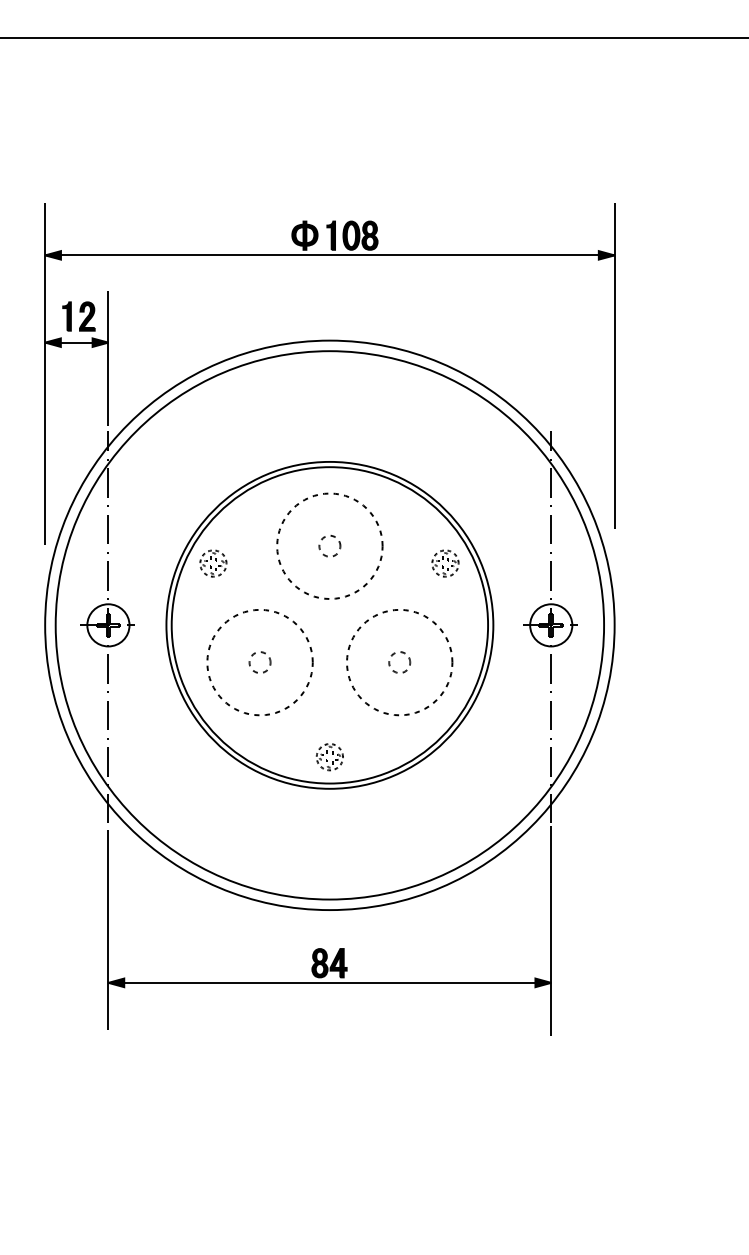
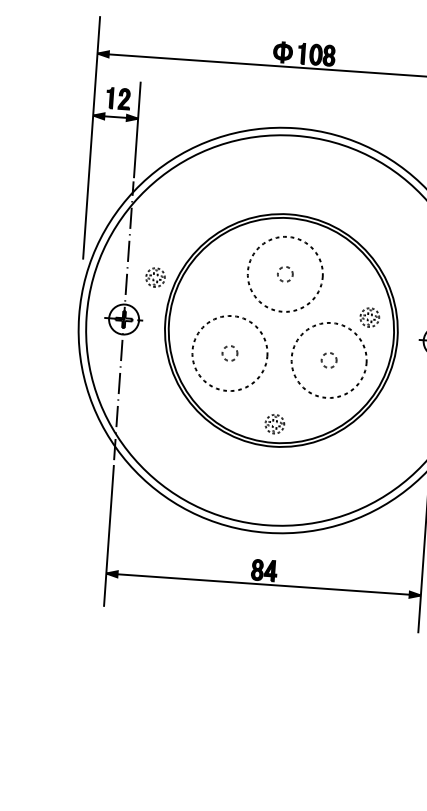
part: (213, 563) -> (155, 277), moved
part: (445, 563) -> (369, 317), moved

